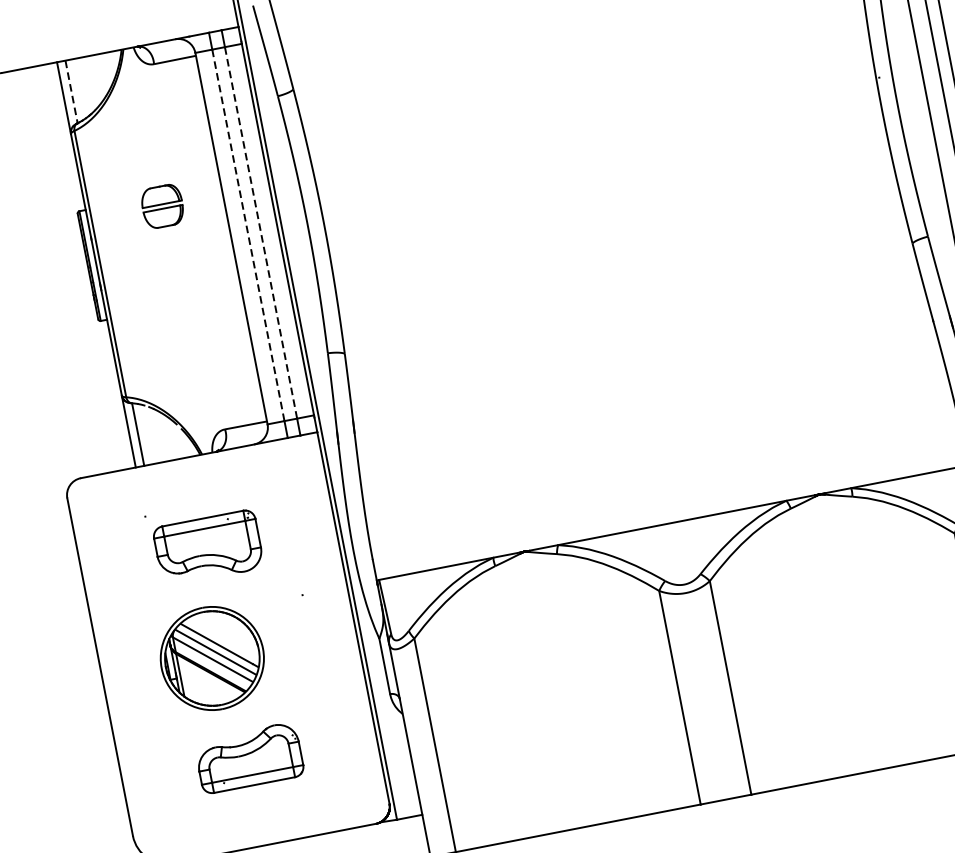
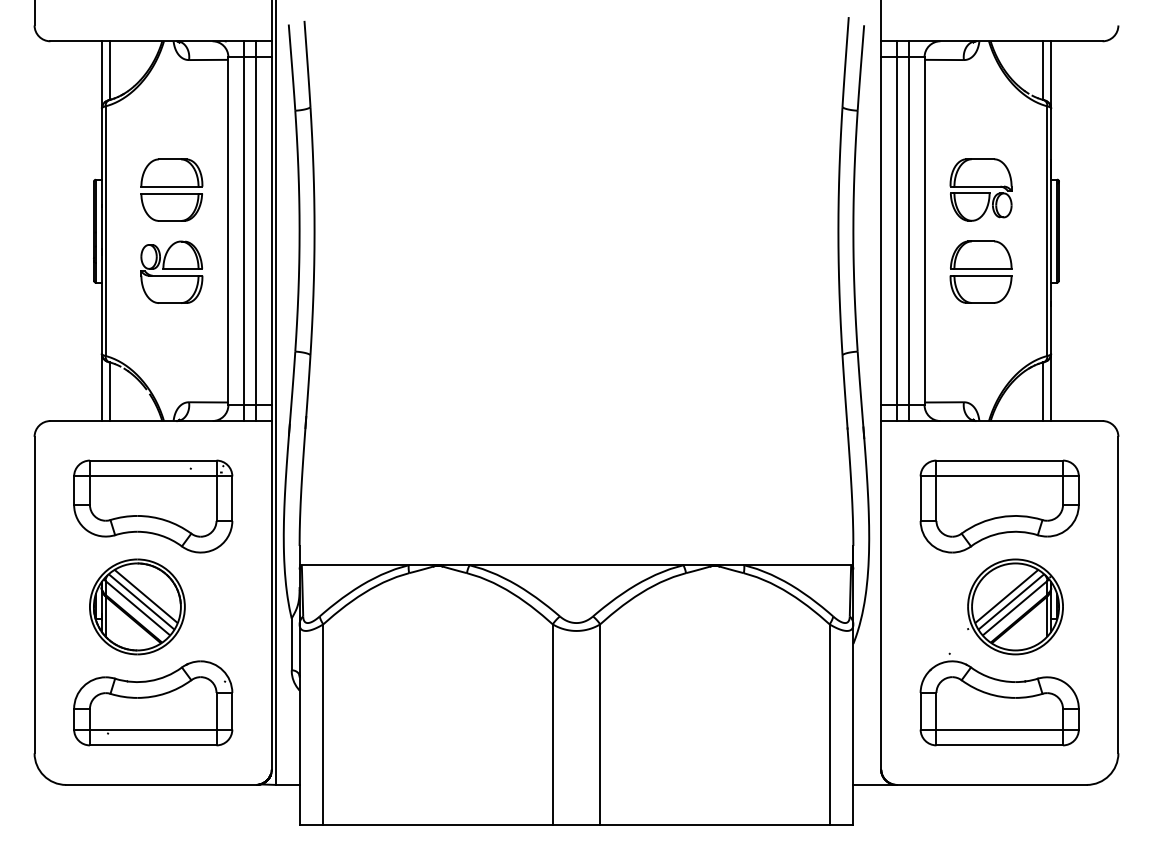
line: (71, 92) -> (109, 71), dashed -> solid
part: (162, 205) -> (171, 189), size x1.67
line: (261, 232) -> (256, 230), dashed -> solid
line: (248, 235) -> (244, 231), dashed -> solid
part: (179, 293) -> (171, 271), added
part: (208, 547) -> (153, 506), size x1.67
part: (249, 758) -> (153, 703), size x1.67

